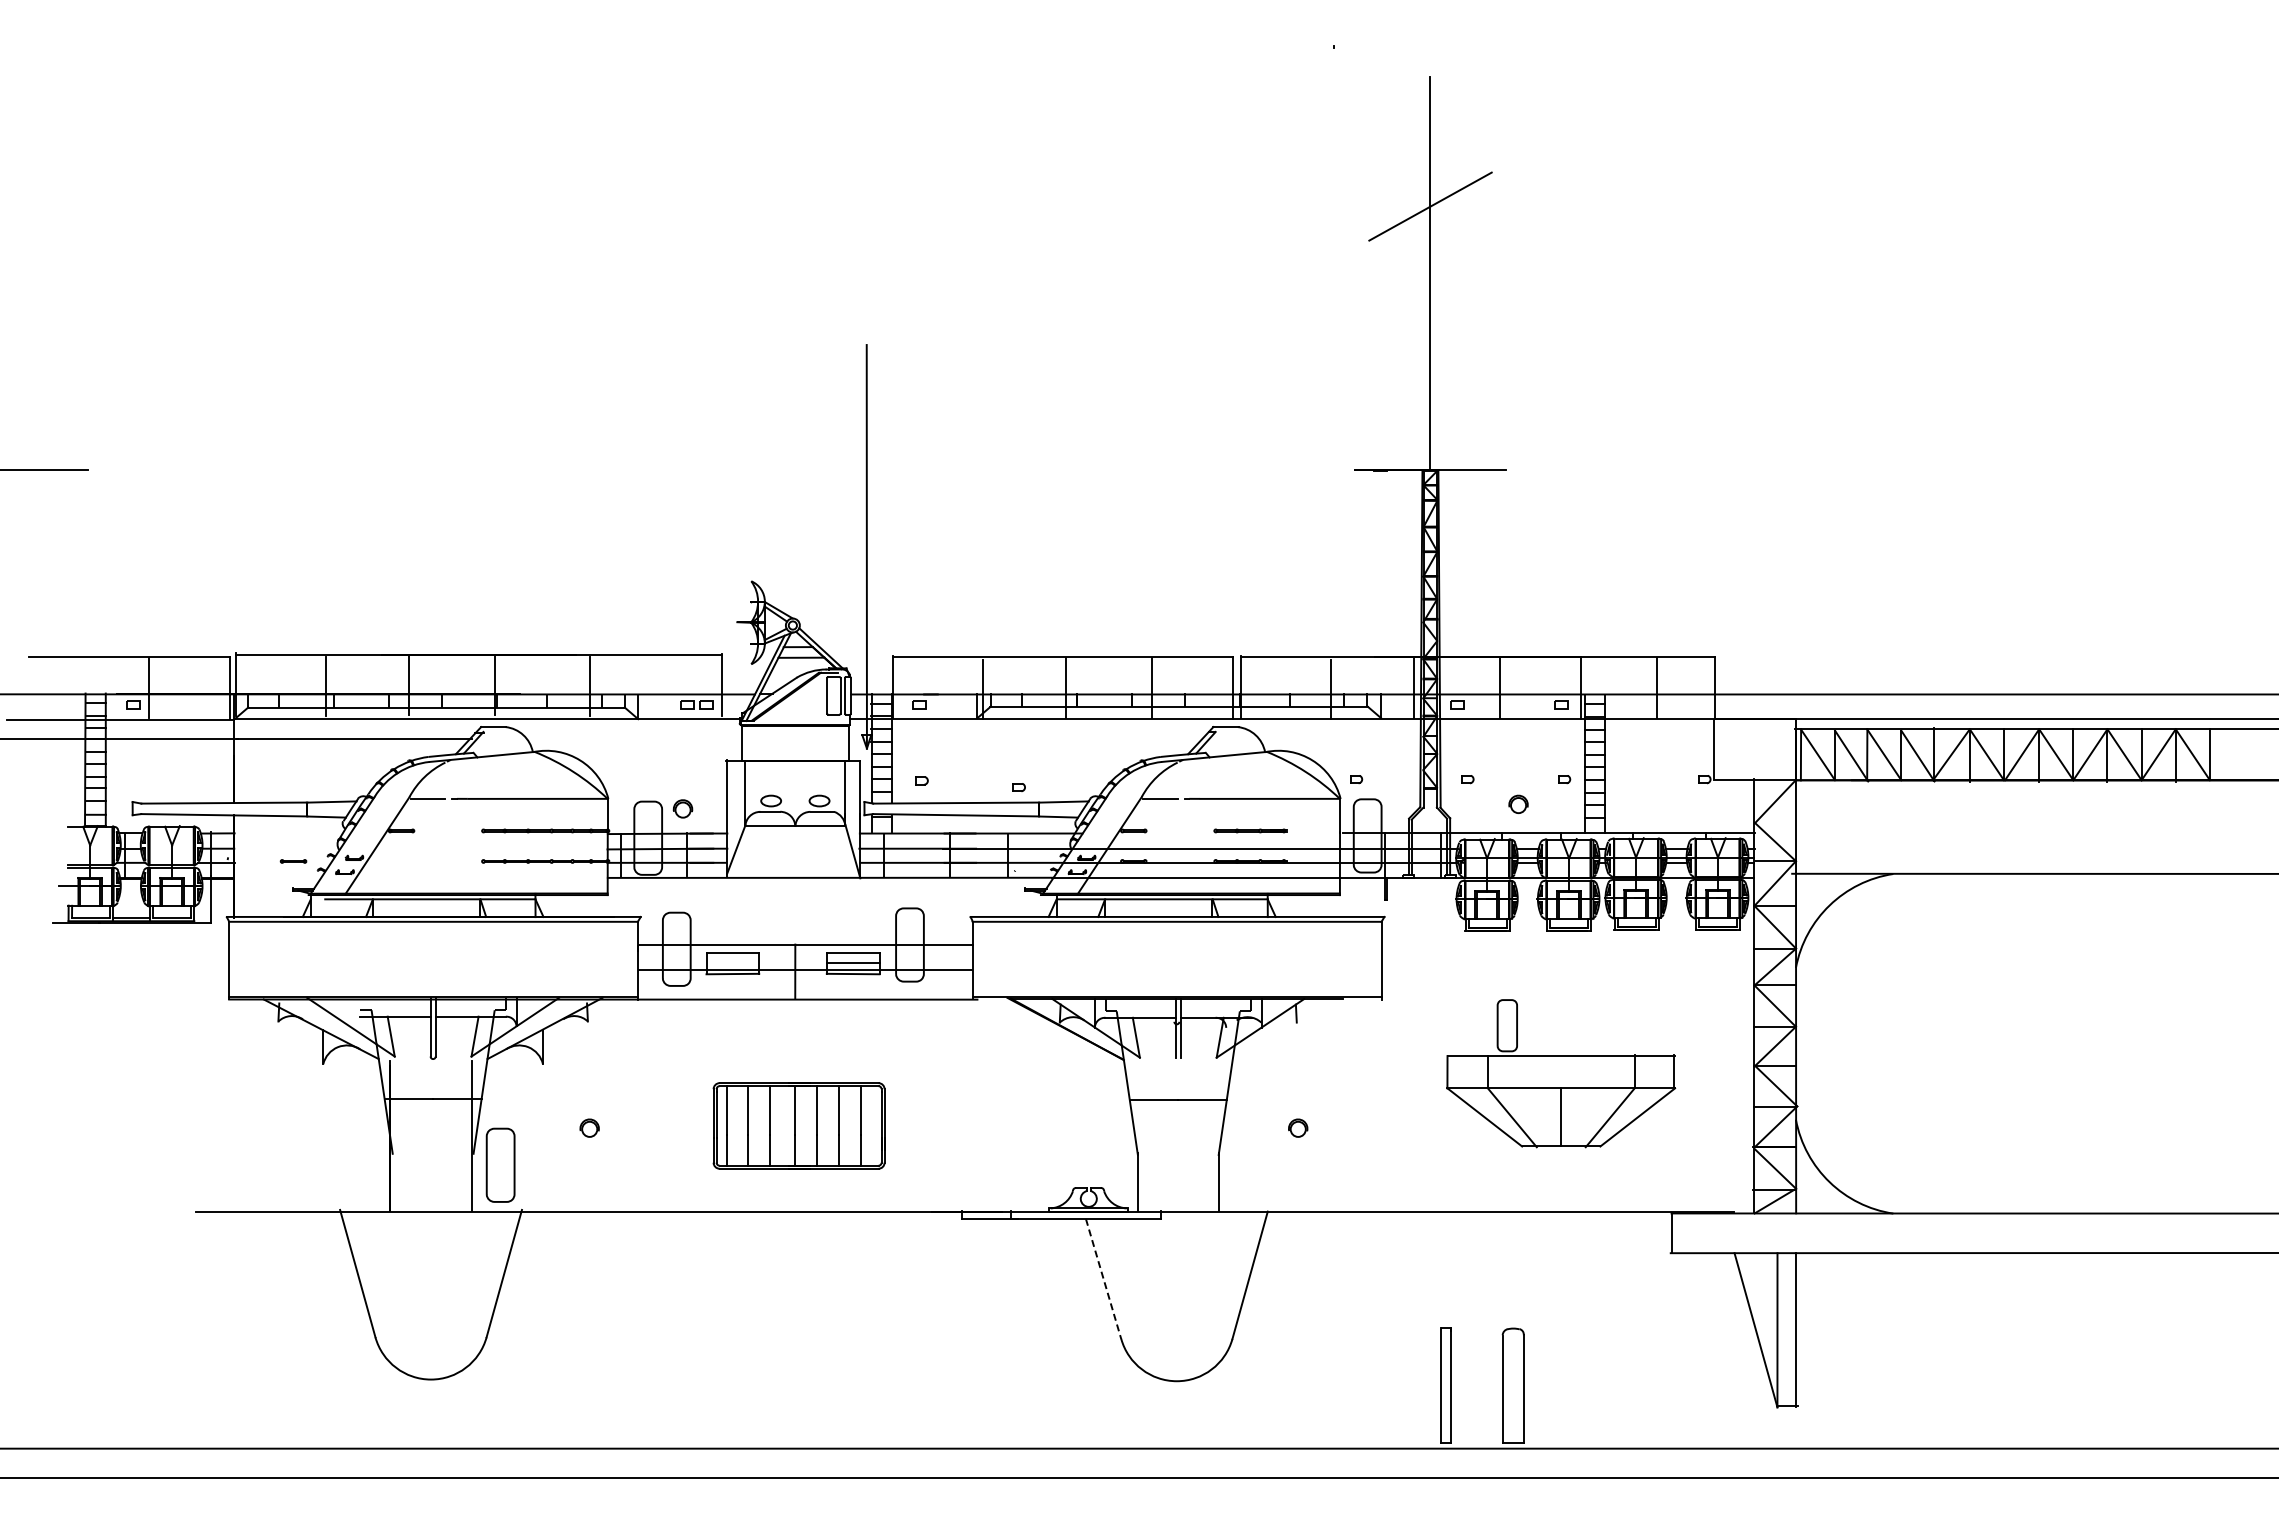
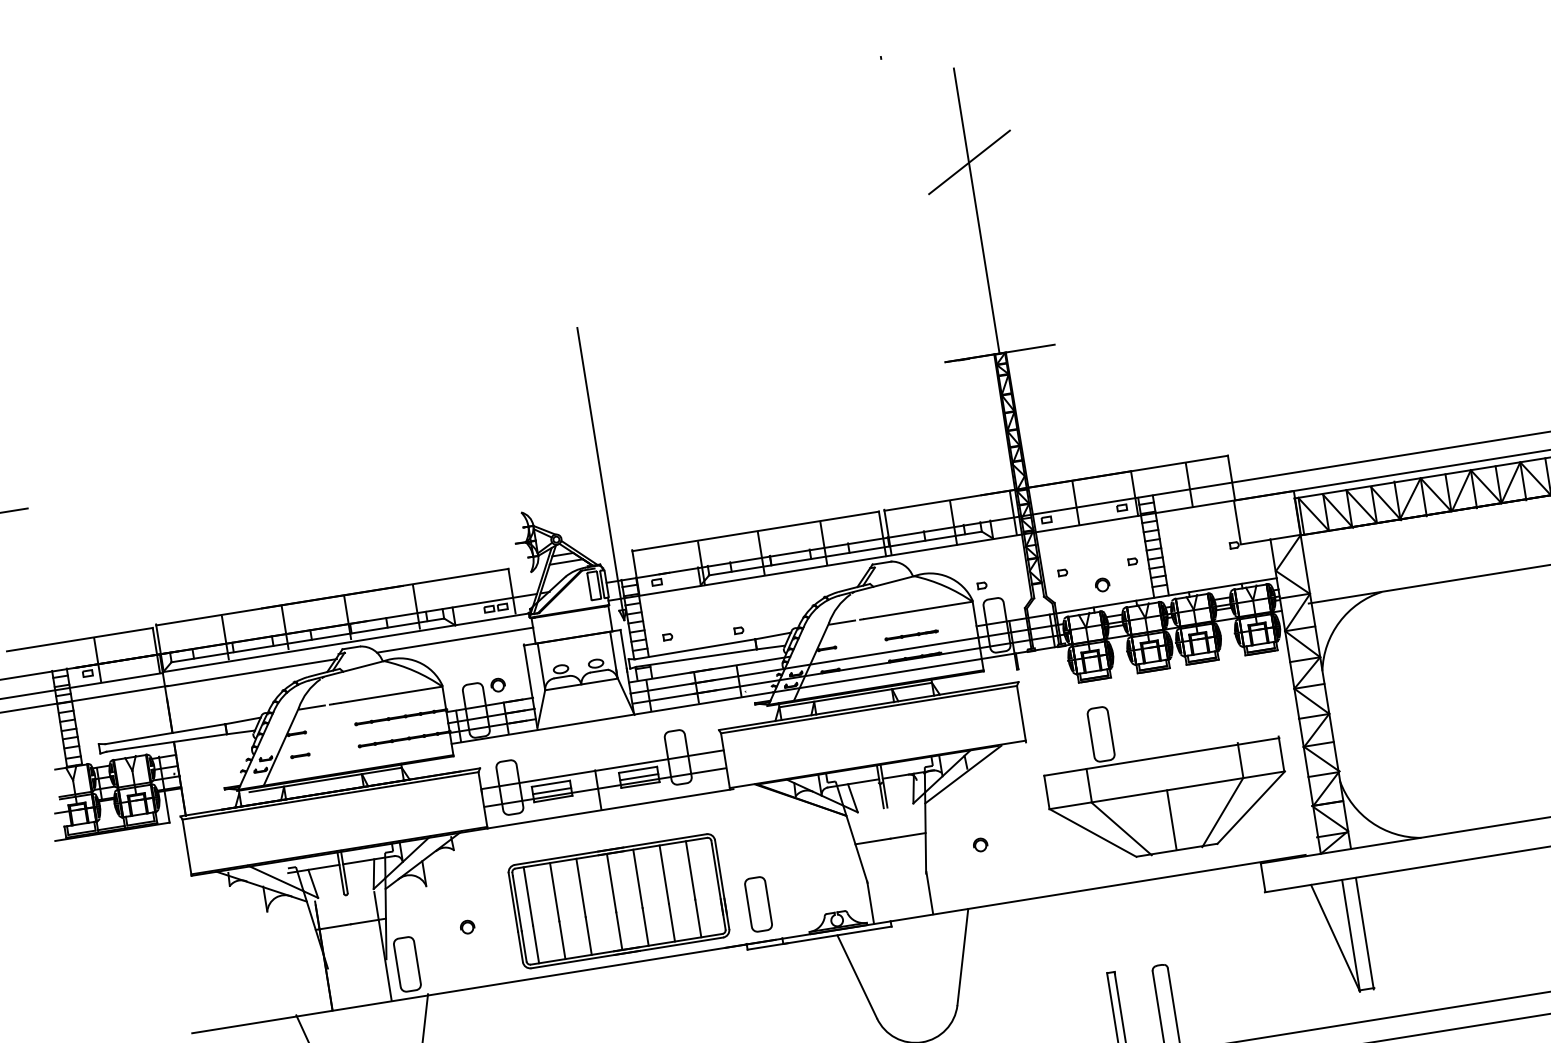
line: (634, 738) -> (454, 639), added
line: (293, 861) -> (300, 755), moved
line: (732, 963) -> (551, 791), added
line: (1289, 1029) -> (962, 774), added
part: (1560, 1073) -> (1164, 775), size x1.43
part: (798, 1125) -> (618, 901), size x1.67
part: (986, 1159) -> (758, 903), added
line: (1103, 1279) -> (857, 977), dashed -> solid

